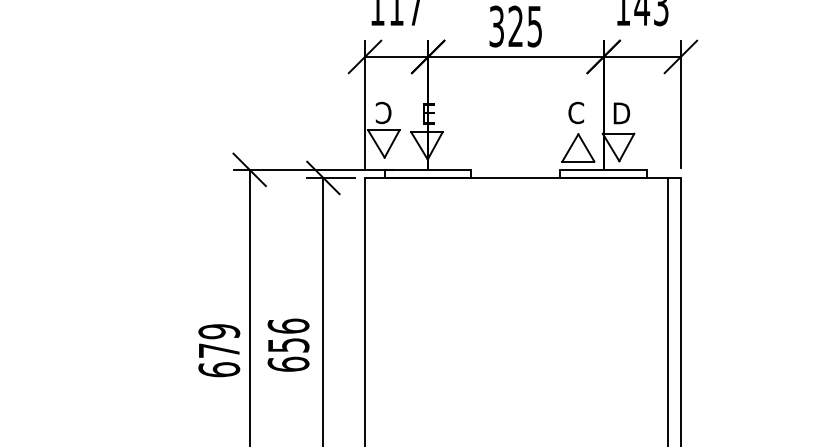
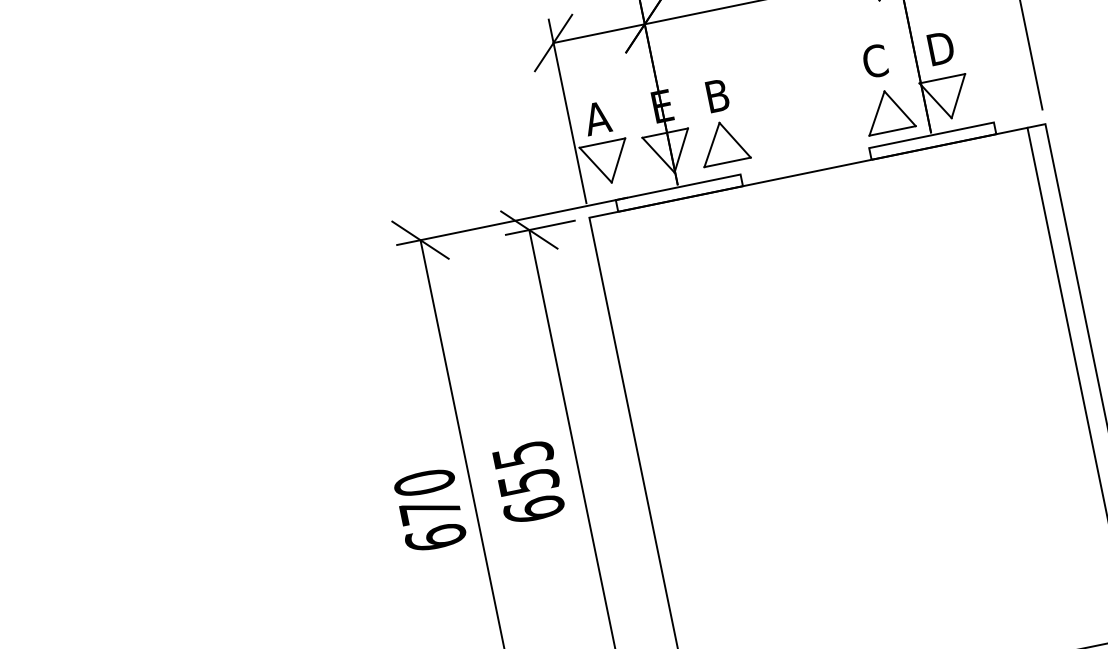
text: (383, 112) -> (596, 117), C -> A
part: (464, 132) -> (719, 122), added
text: (288, 325) -> (522, 453), 656 -> 655
text: (219, 331) -> (424, 482), 679 -> 670

